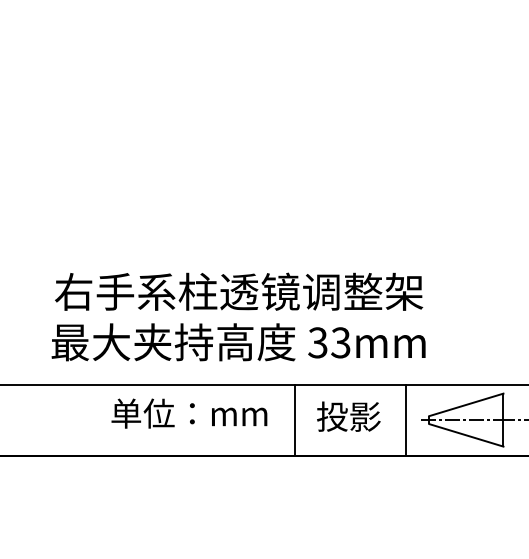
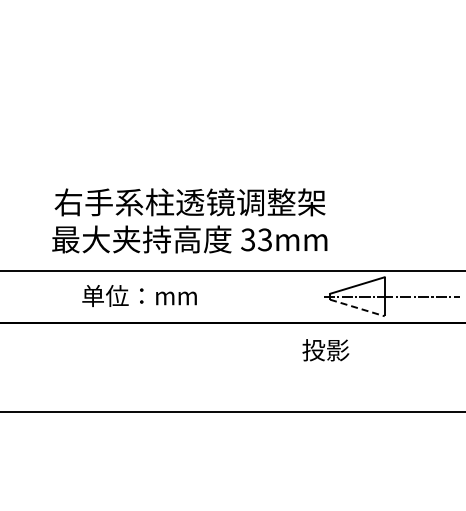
text: (189, 412) -> (139, 295), moved
text: (348, 417) -> (325, 350), moved
line: (295, 419) -> (231, 296), removed
line: (406, 419) -> (313, 296), removed
line: (466, 434) -> (357, 307), solid -> dashed

